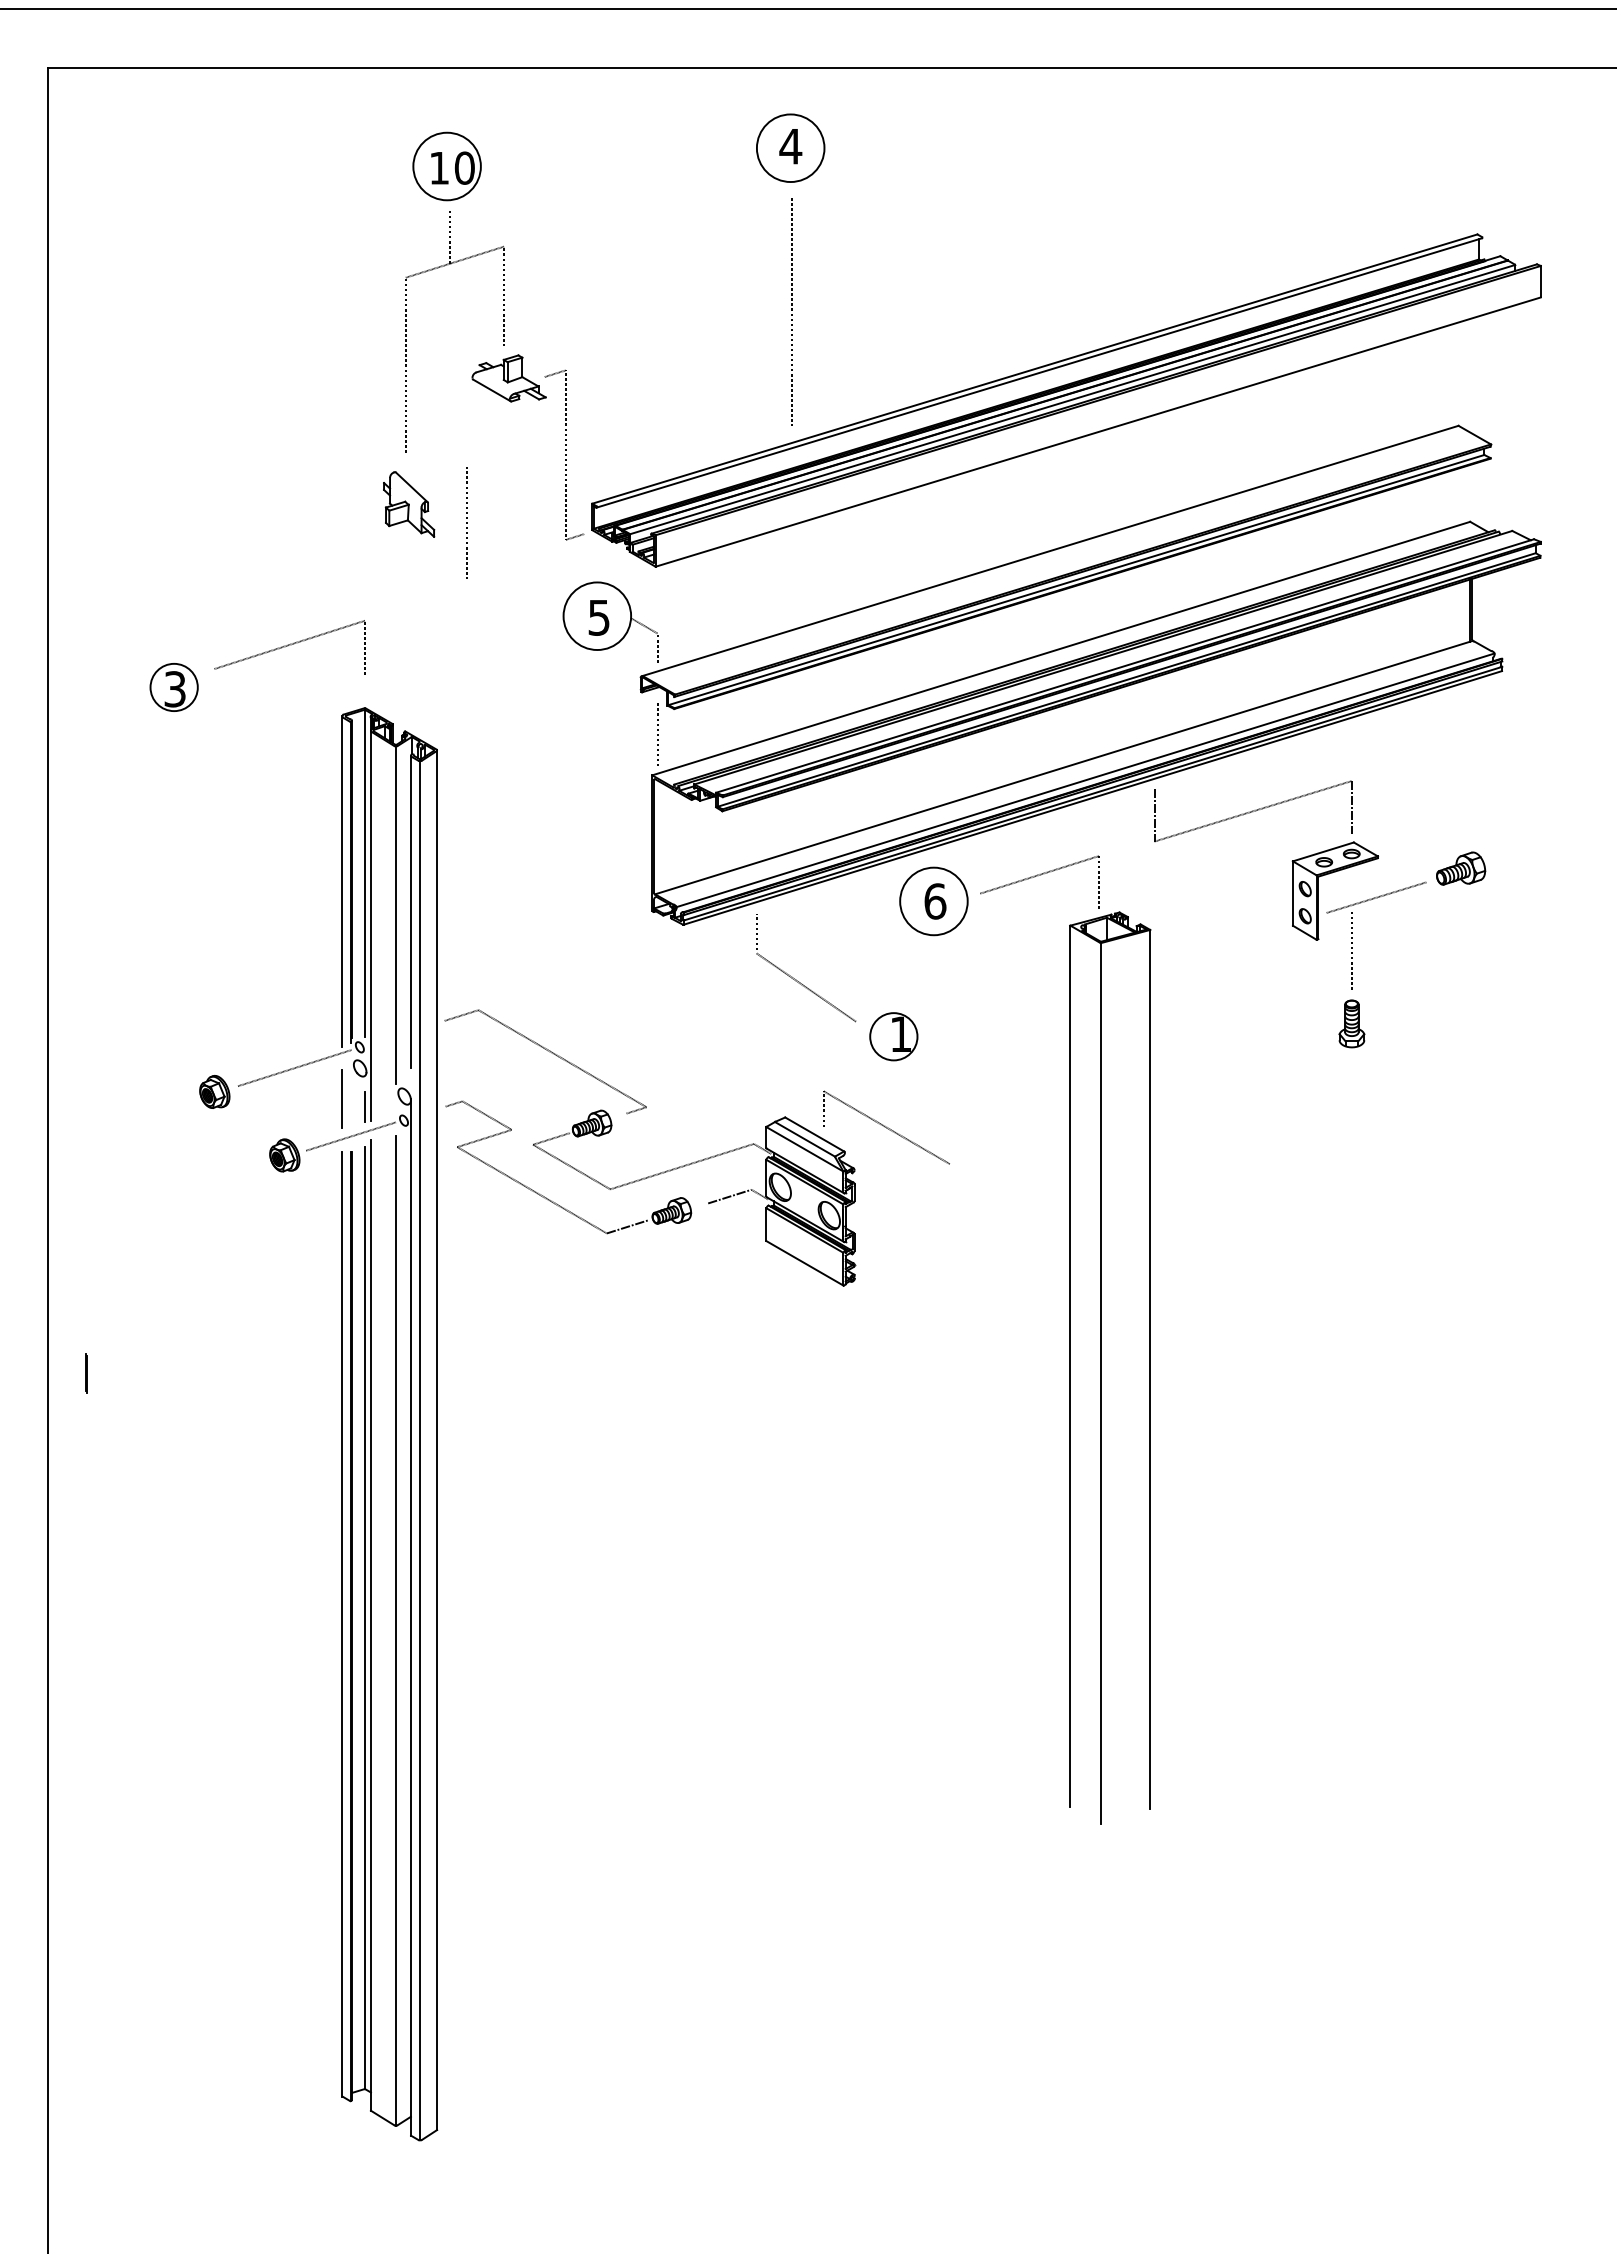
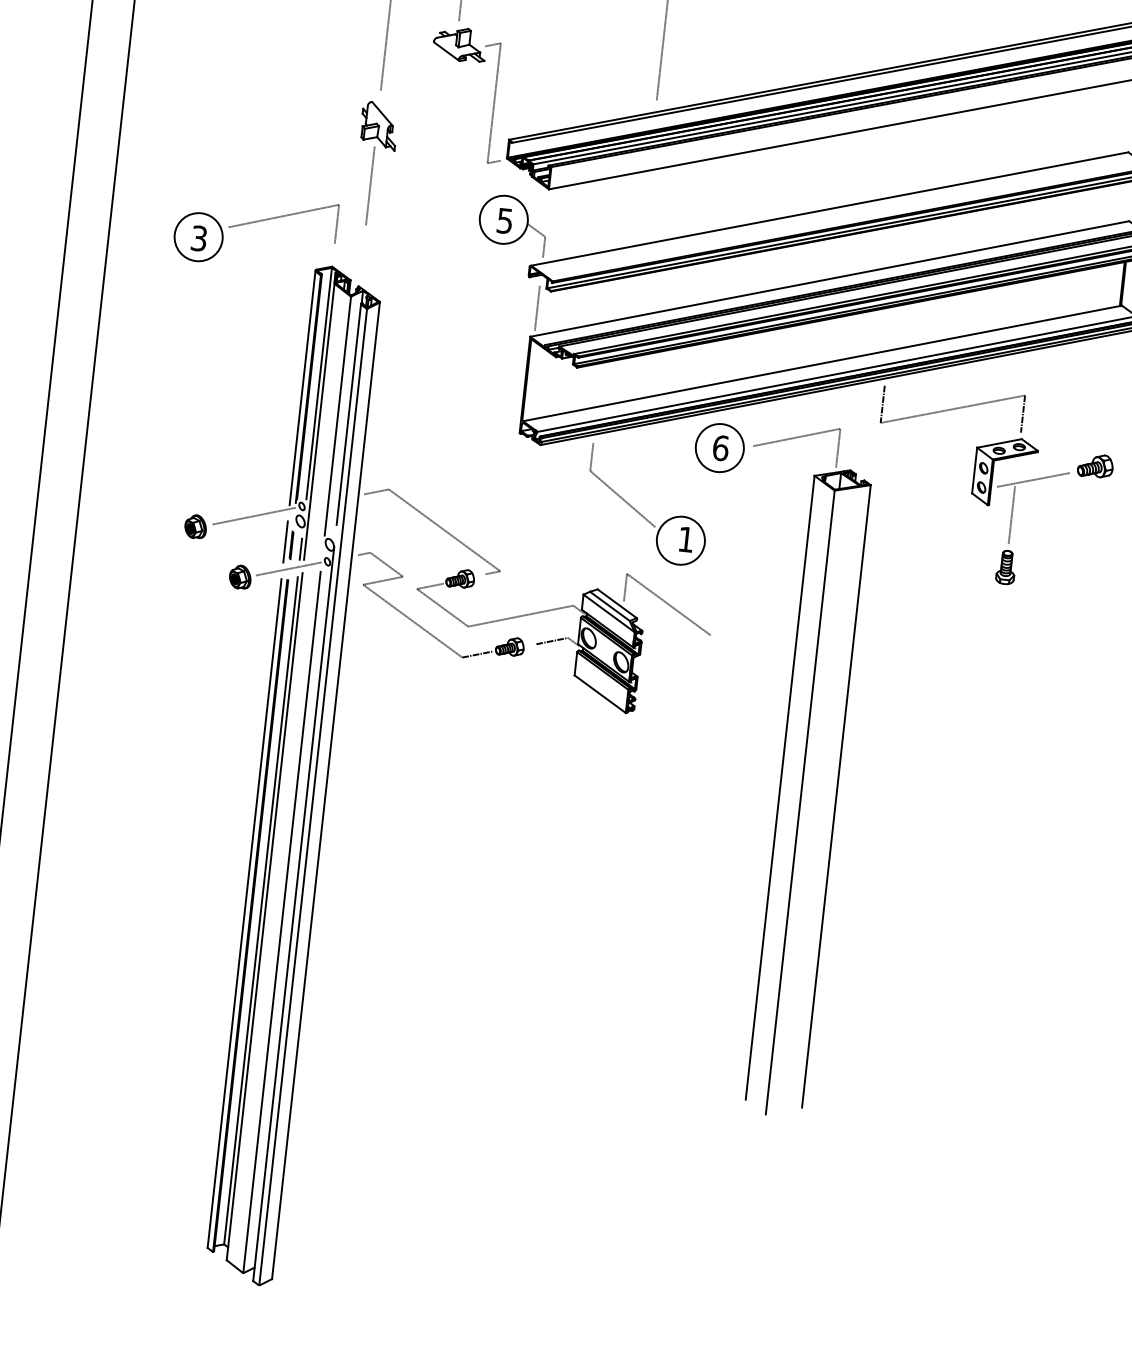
line: (466, 522) -> (370, 185), moved
circle: (173, 687) -> (198, 237), size x1.43
circle: (893, 1036) -> (680, 540), size x1.43
line: (86, 1373) -> (291, 545), moved

